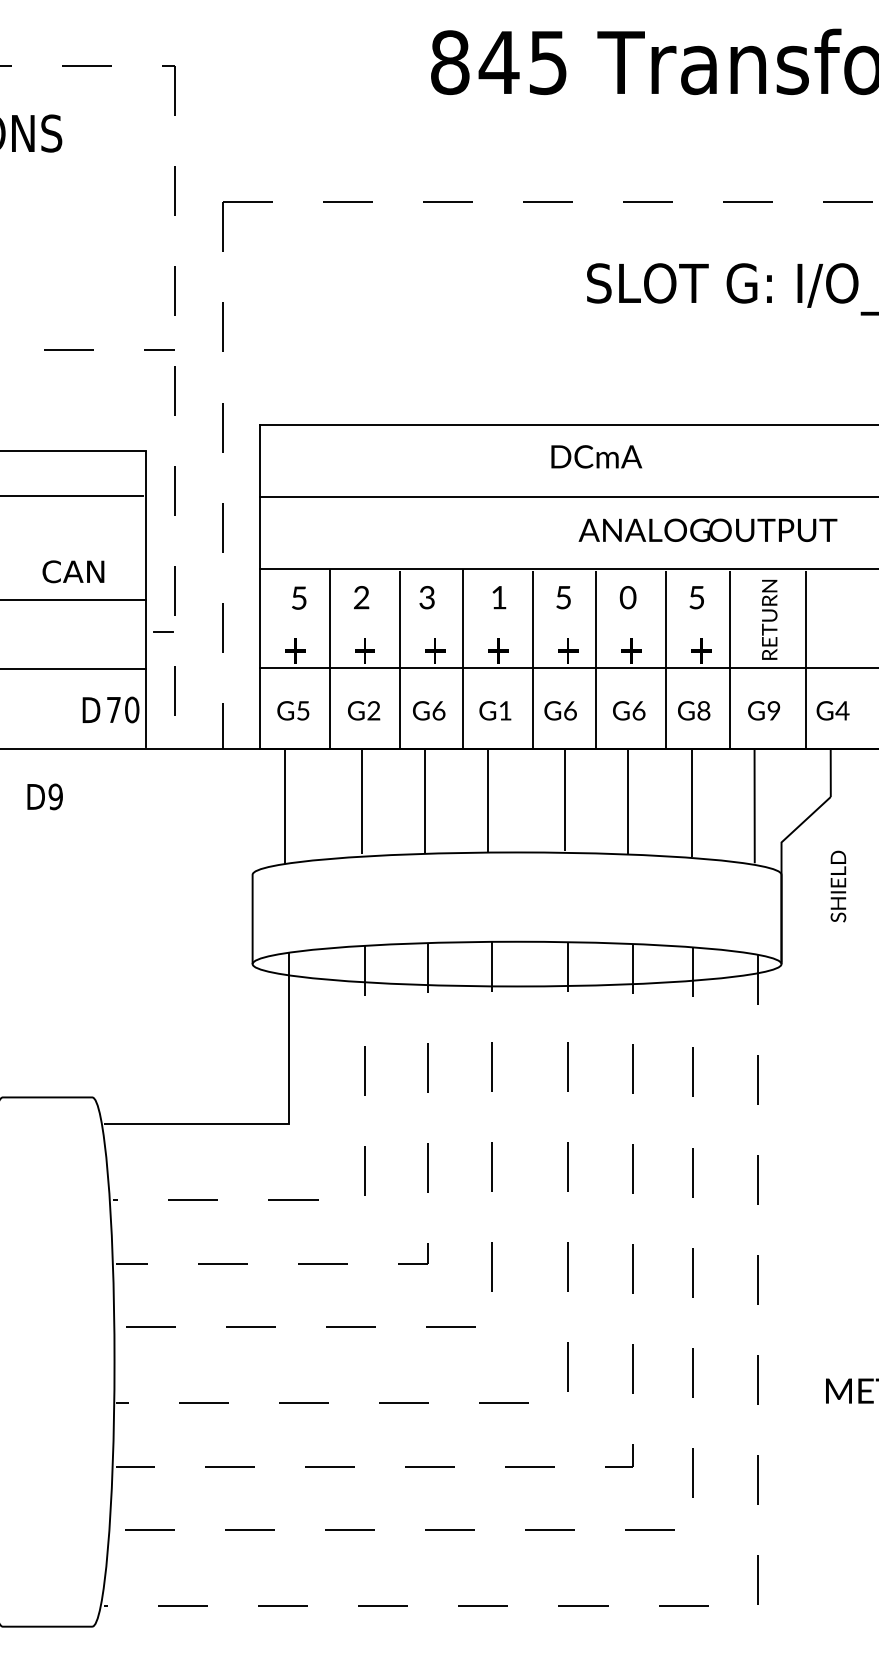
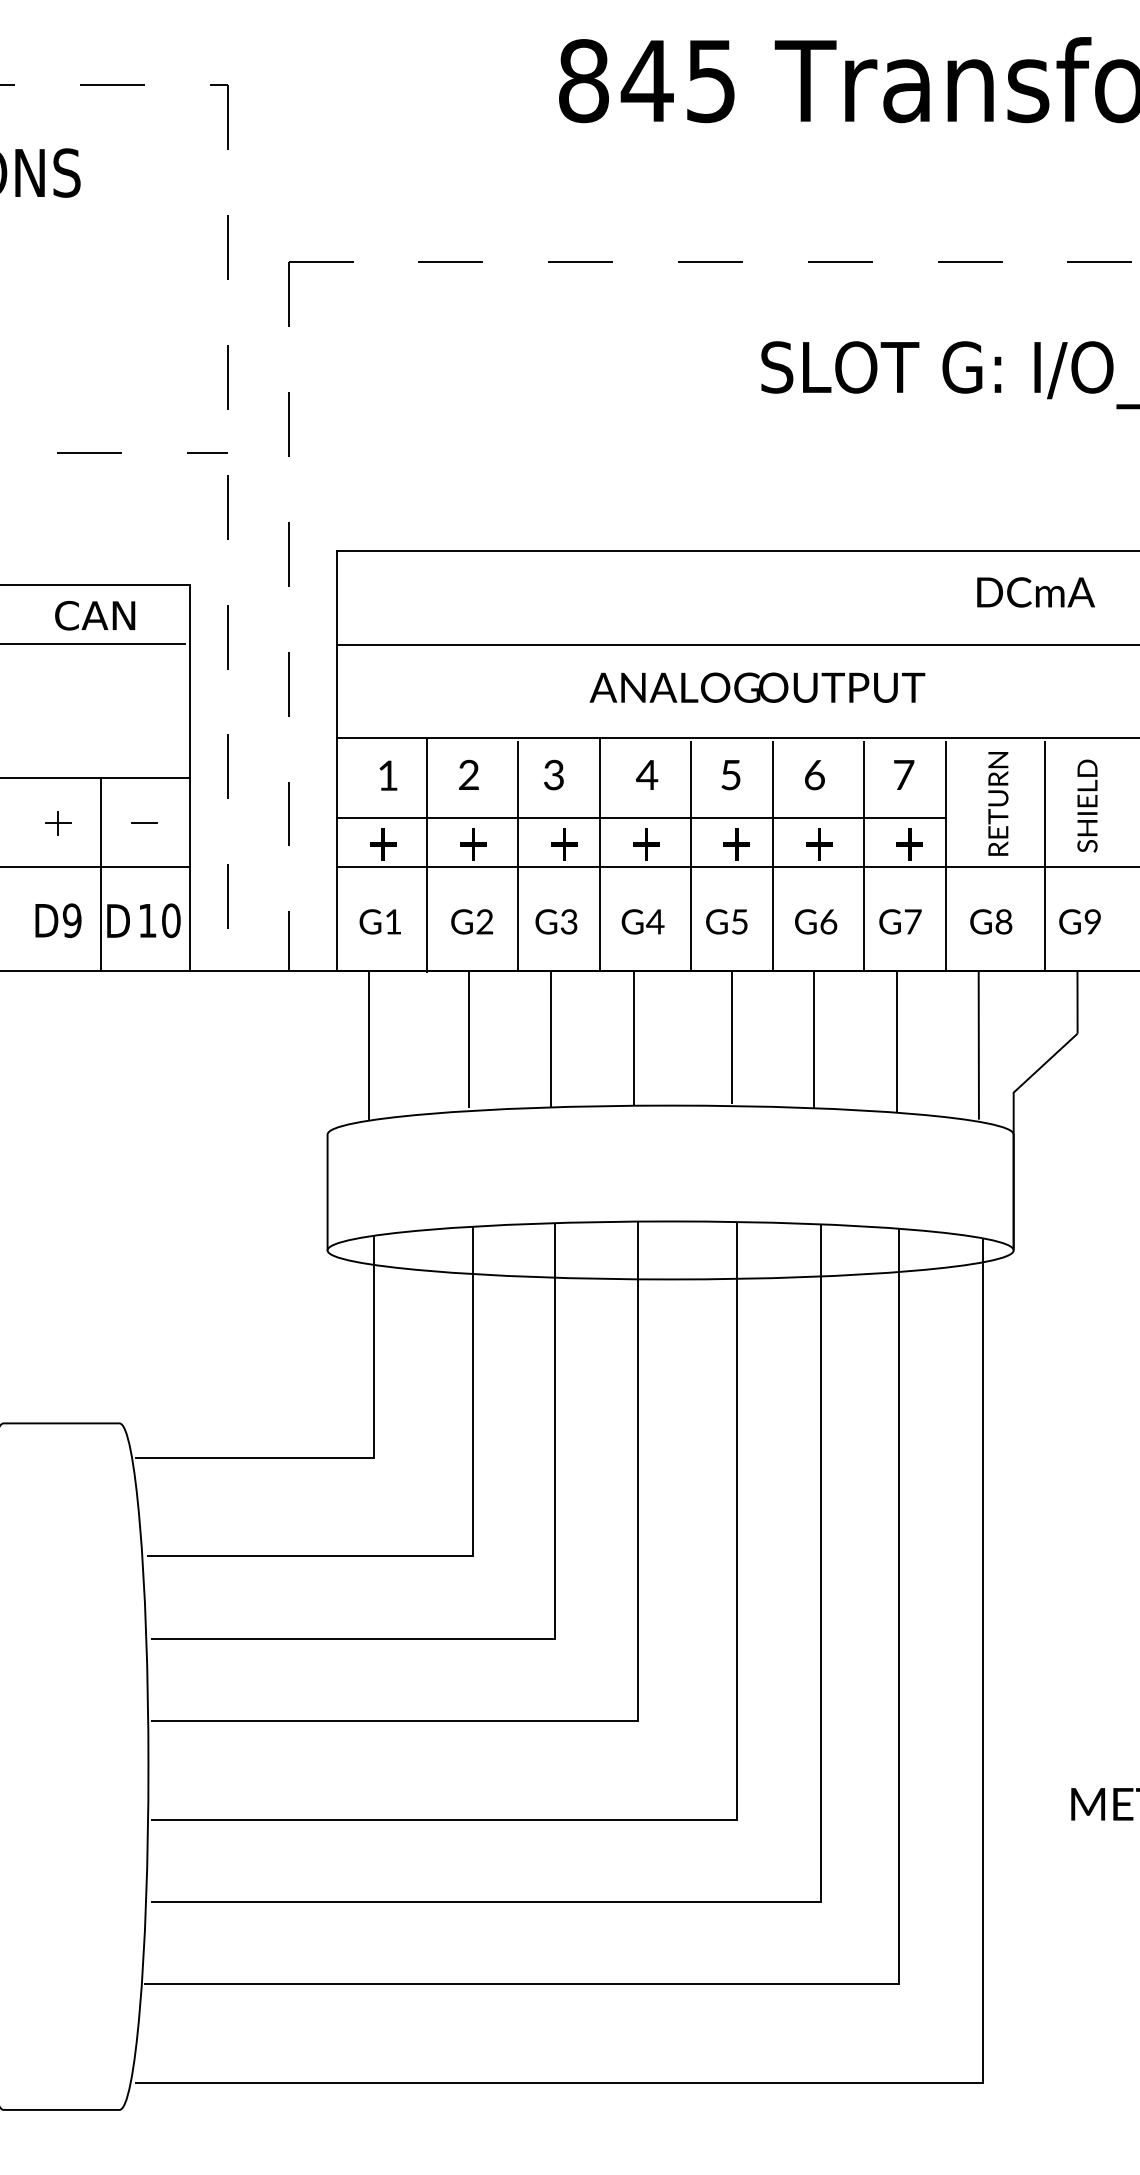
text: (596, 456) -> (1035, 591), moved
text: (707, 529) -> (756, 686), moved
text: (73, 571) -> (95, 615), moved
text: (299, 597) -> (388, 774), 5 -> 1
text: (498, 597) -> (646, 774), 1 -> 4
text: (627, 597) -> (813, 774), 0 -> 6
text: (696, 597) -> (903, 774), 5 -> 7
line: (494, 630) -> (641, 817), added
line: (163, 631) -> (144, 822), moved
part: (44, 634) -> (57, 822), added
line: (78, 673) -> (101, 873), added
text: (113, 709) -> (147, 920), 70 -> 10
text: (303, 710) -> (393, 921), G5 -> G1
text: (438, 710) -> (568, 921), G6 -> G3
text: (505, 710) -> (655, 921), G1 -> G4
text: (570, 710) -> (739, 921), G6 -> G5
text: (703, 710) -> (912, 921), G8 -> G7
text: (842, 710) -> (1092, 921), G4 -> G9
text: (773, 711) -> (1003, 922), G9 -> G8
text: (44, 796) -> (57, 920), moved
text: (838, 886) -> (1087, 806), moved
line: (364, 1198) -> (472, 1554), dashed -> solid
line: (427, 1259) -> (554, 1633), dashed -> solid
line: (491, 1322) -> (637, 1715), dashed -> solid
line: (568, 1399) -> (737, 1815), dashed -> solid
line: (632, 1464) -> (820, 1899), dashed -> solid
line: (692, 1529) -> (898, 1983), dashed -> solid
line: (756, 1606) -> (981, 2083), dashed -> solid

